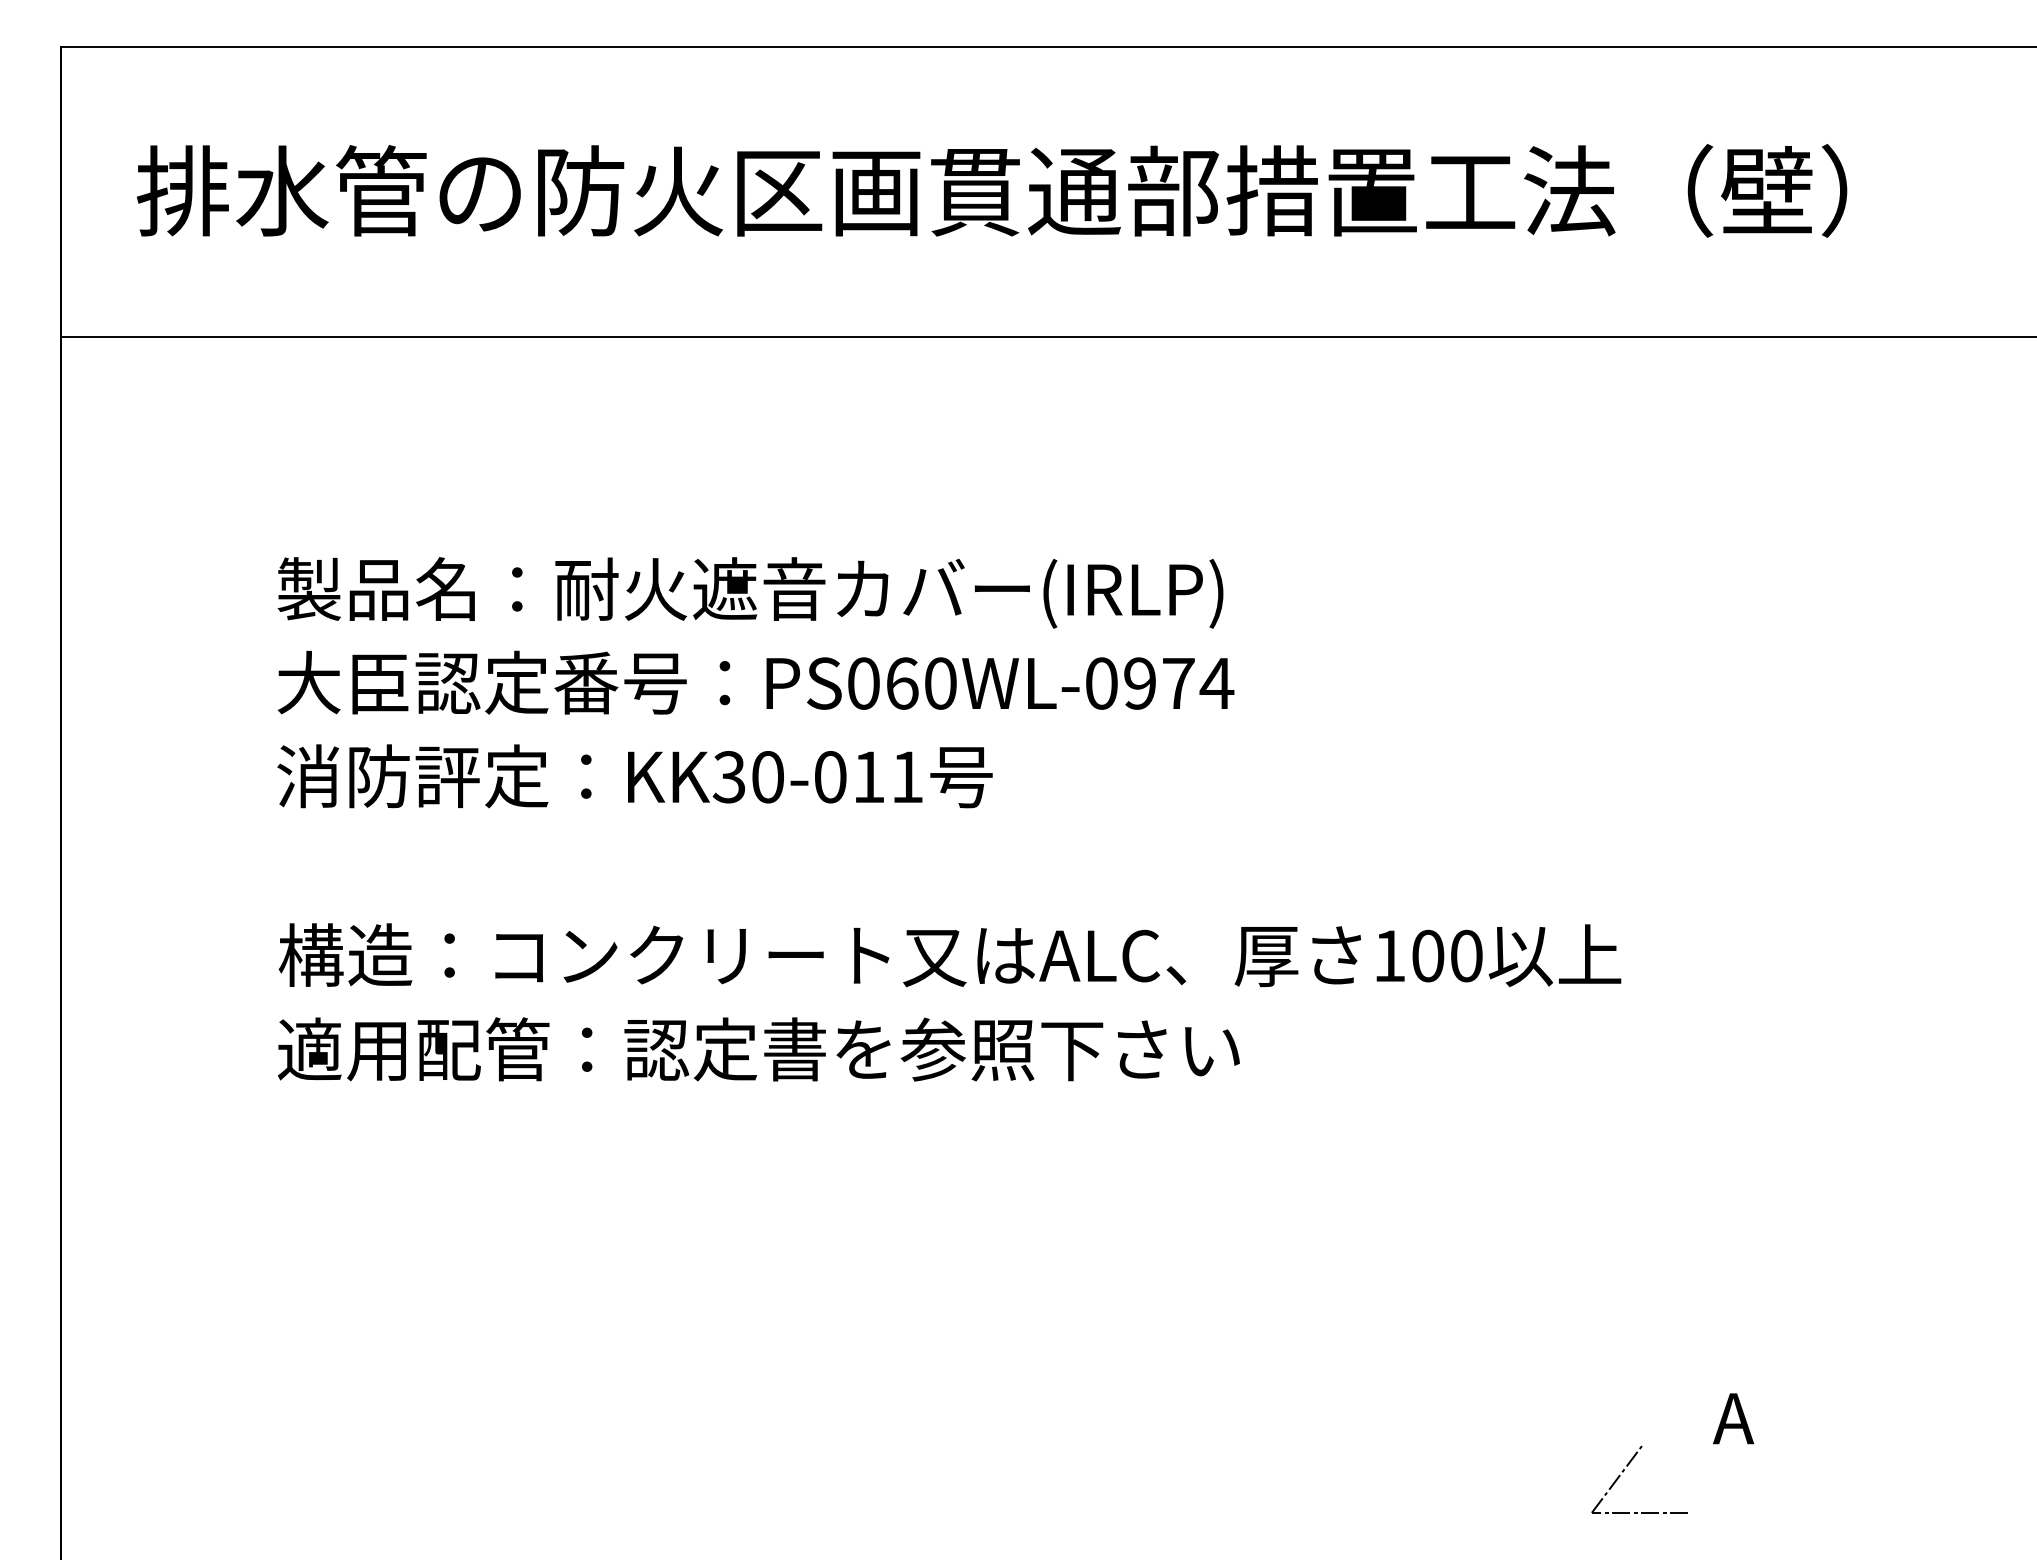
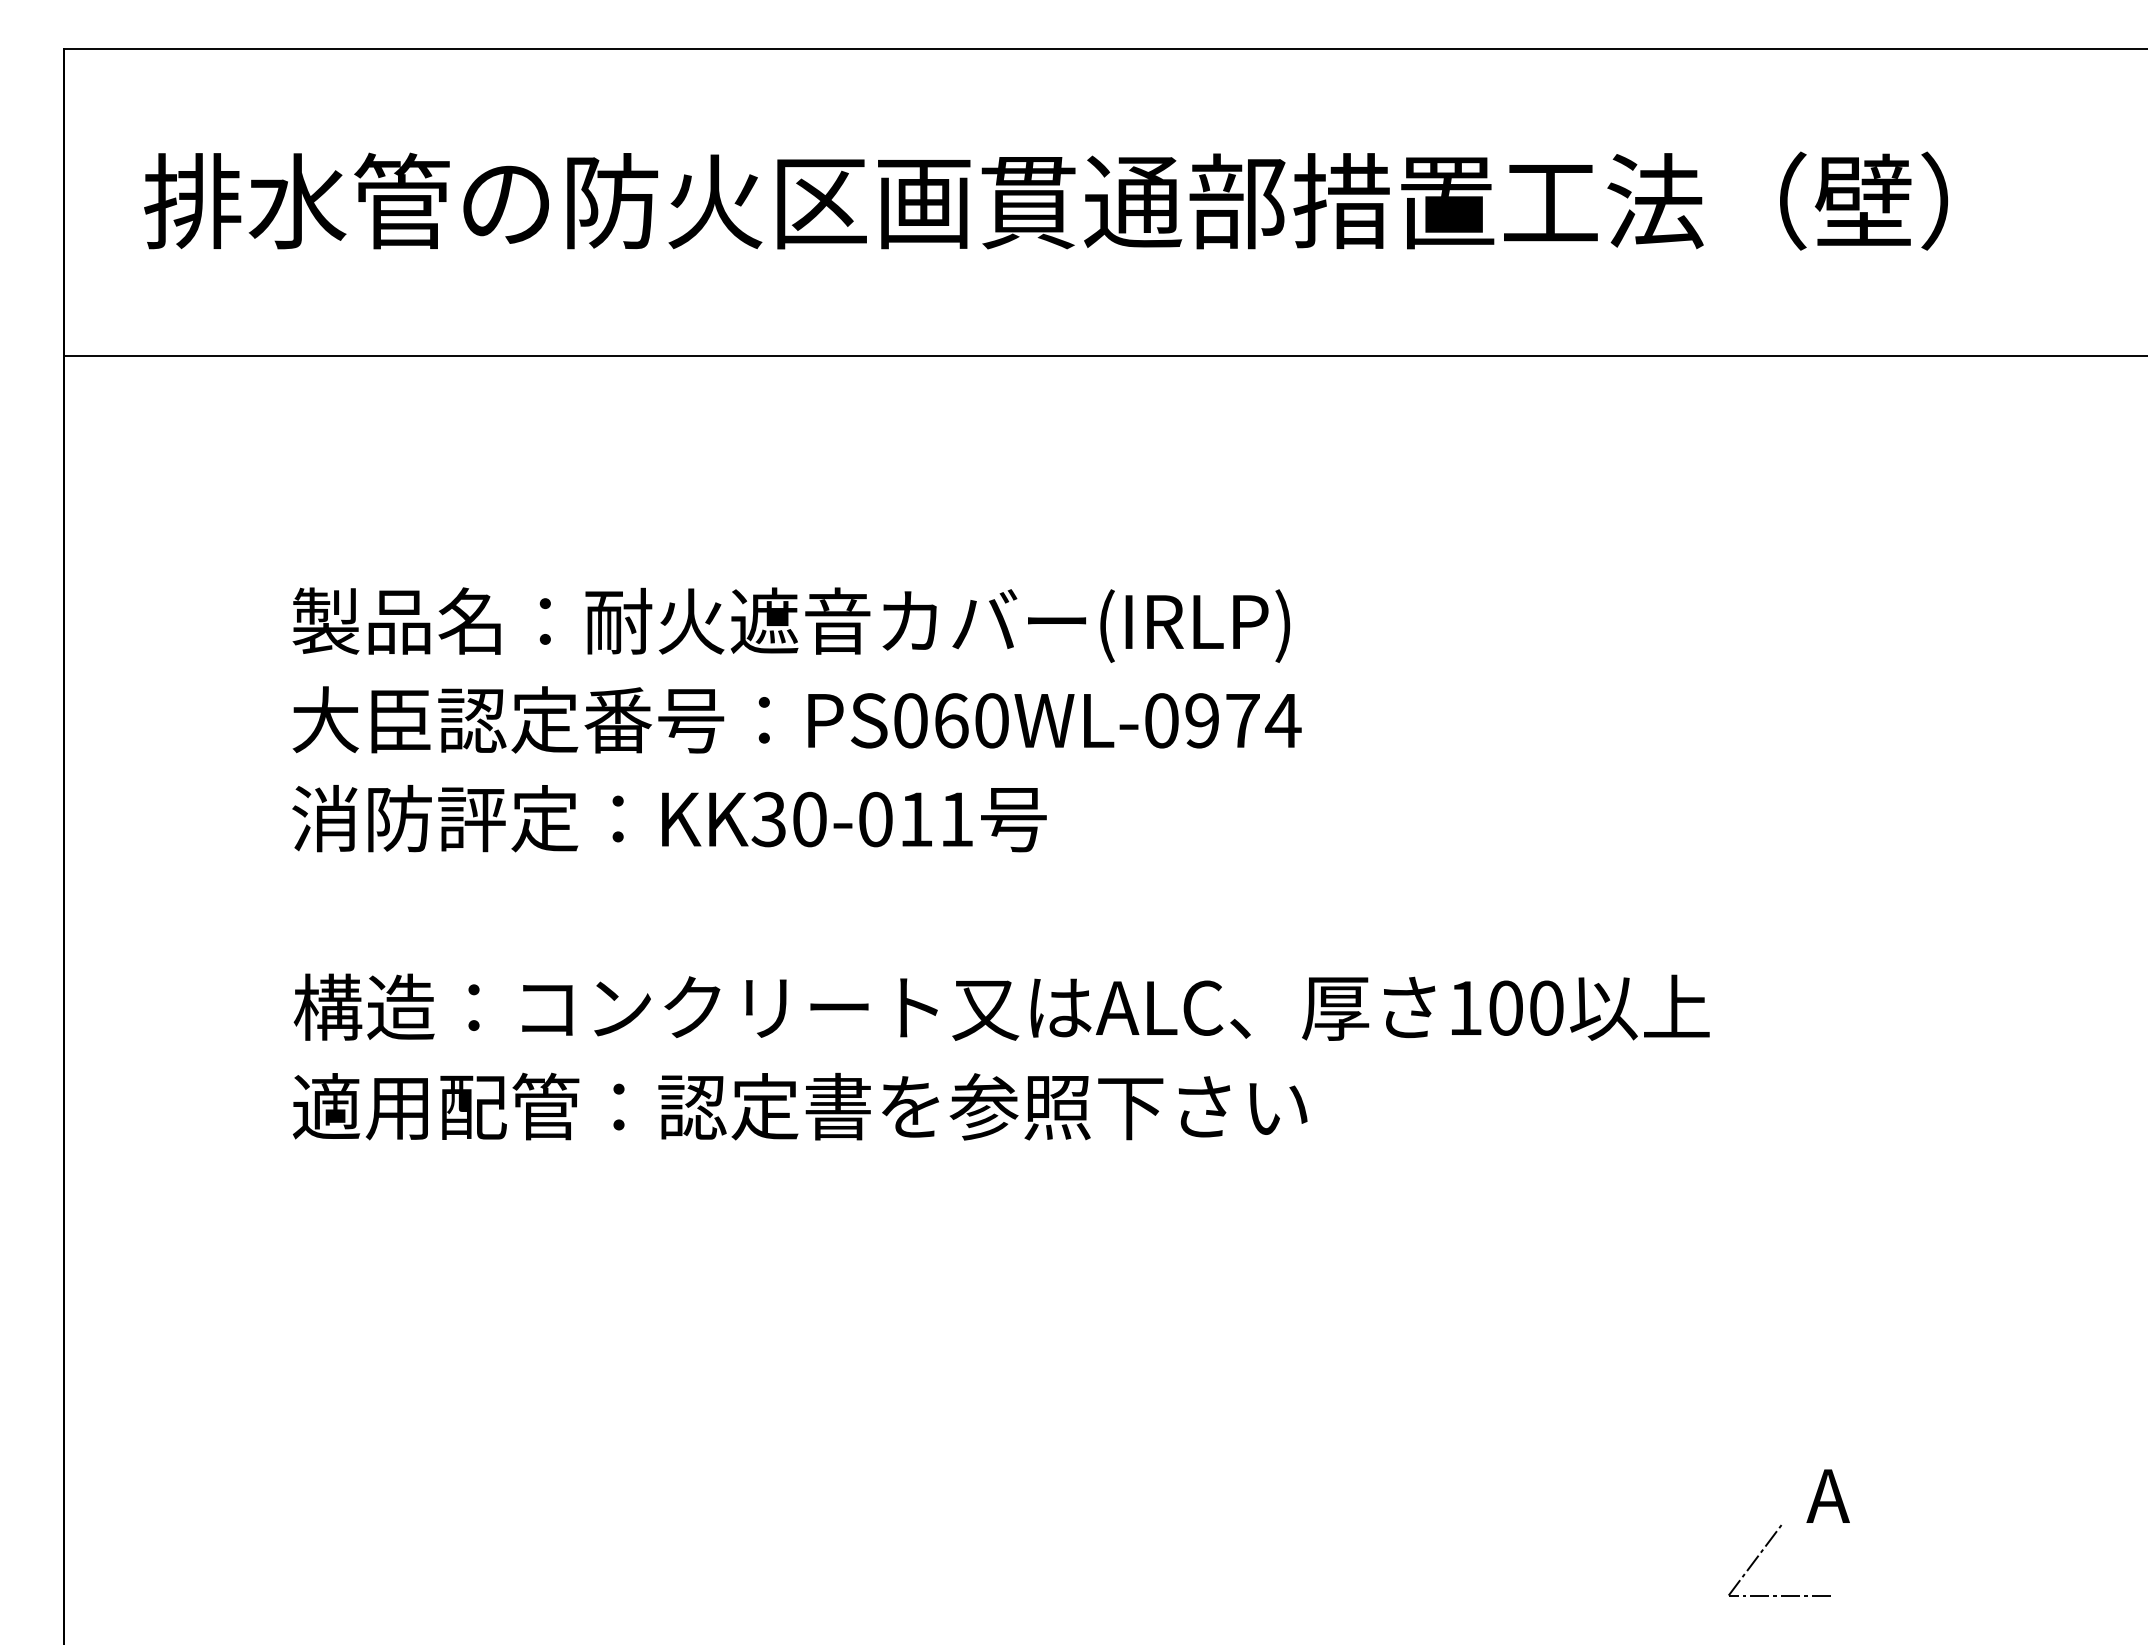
part: (1623, 1472) -> (1762, 1552), moved

